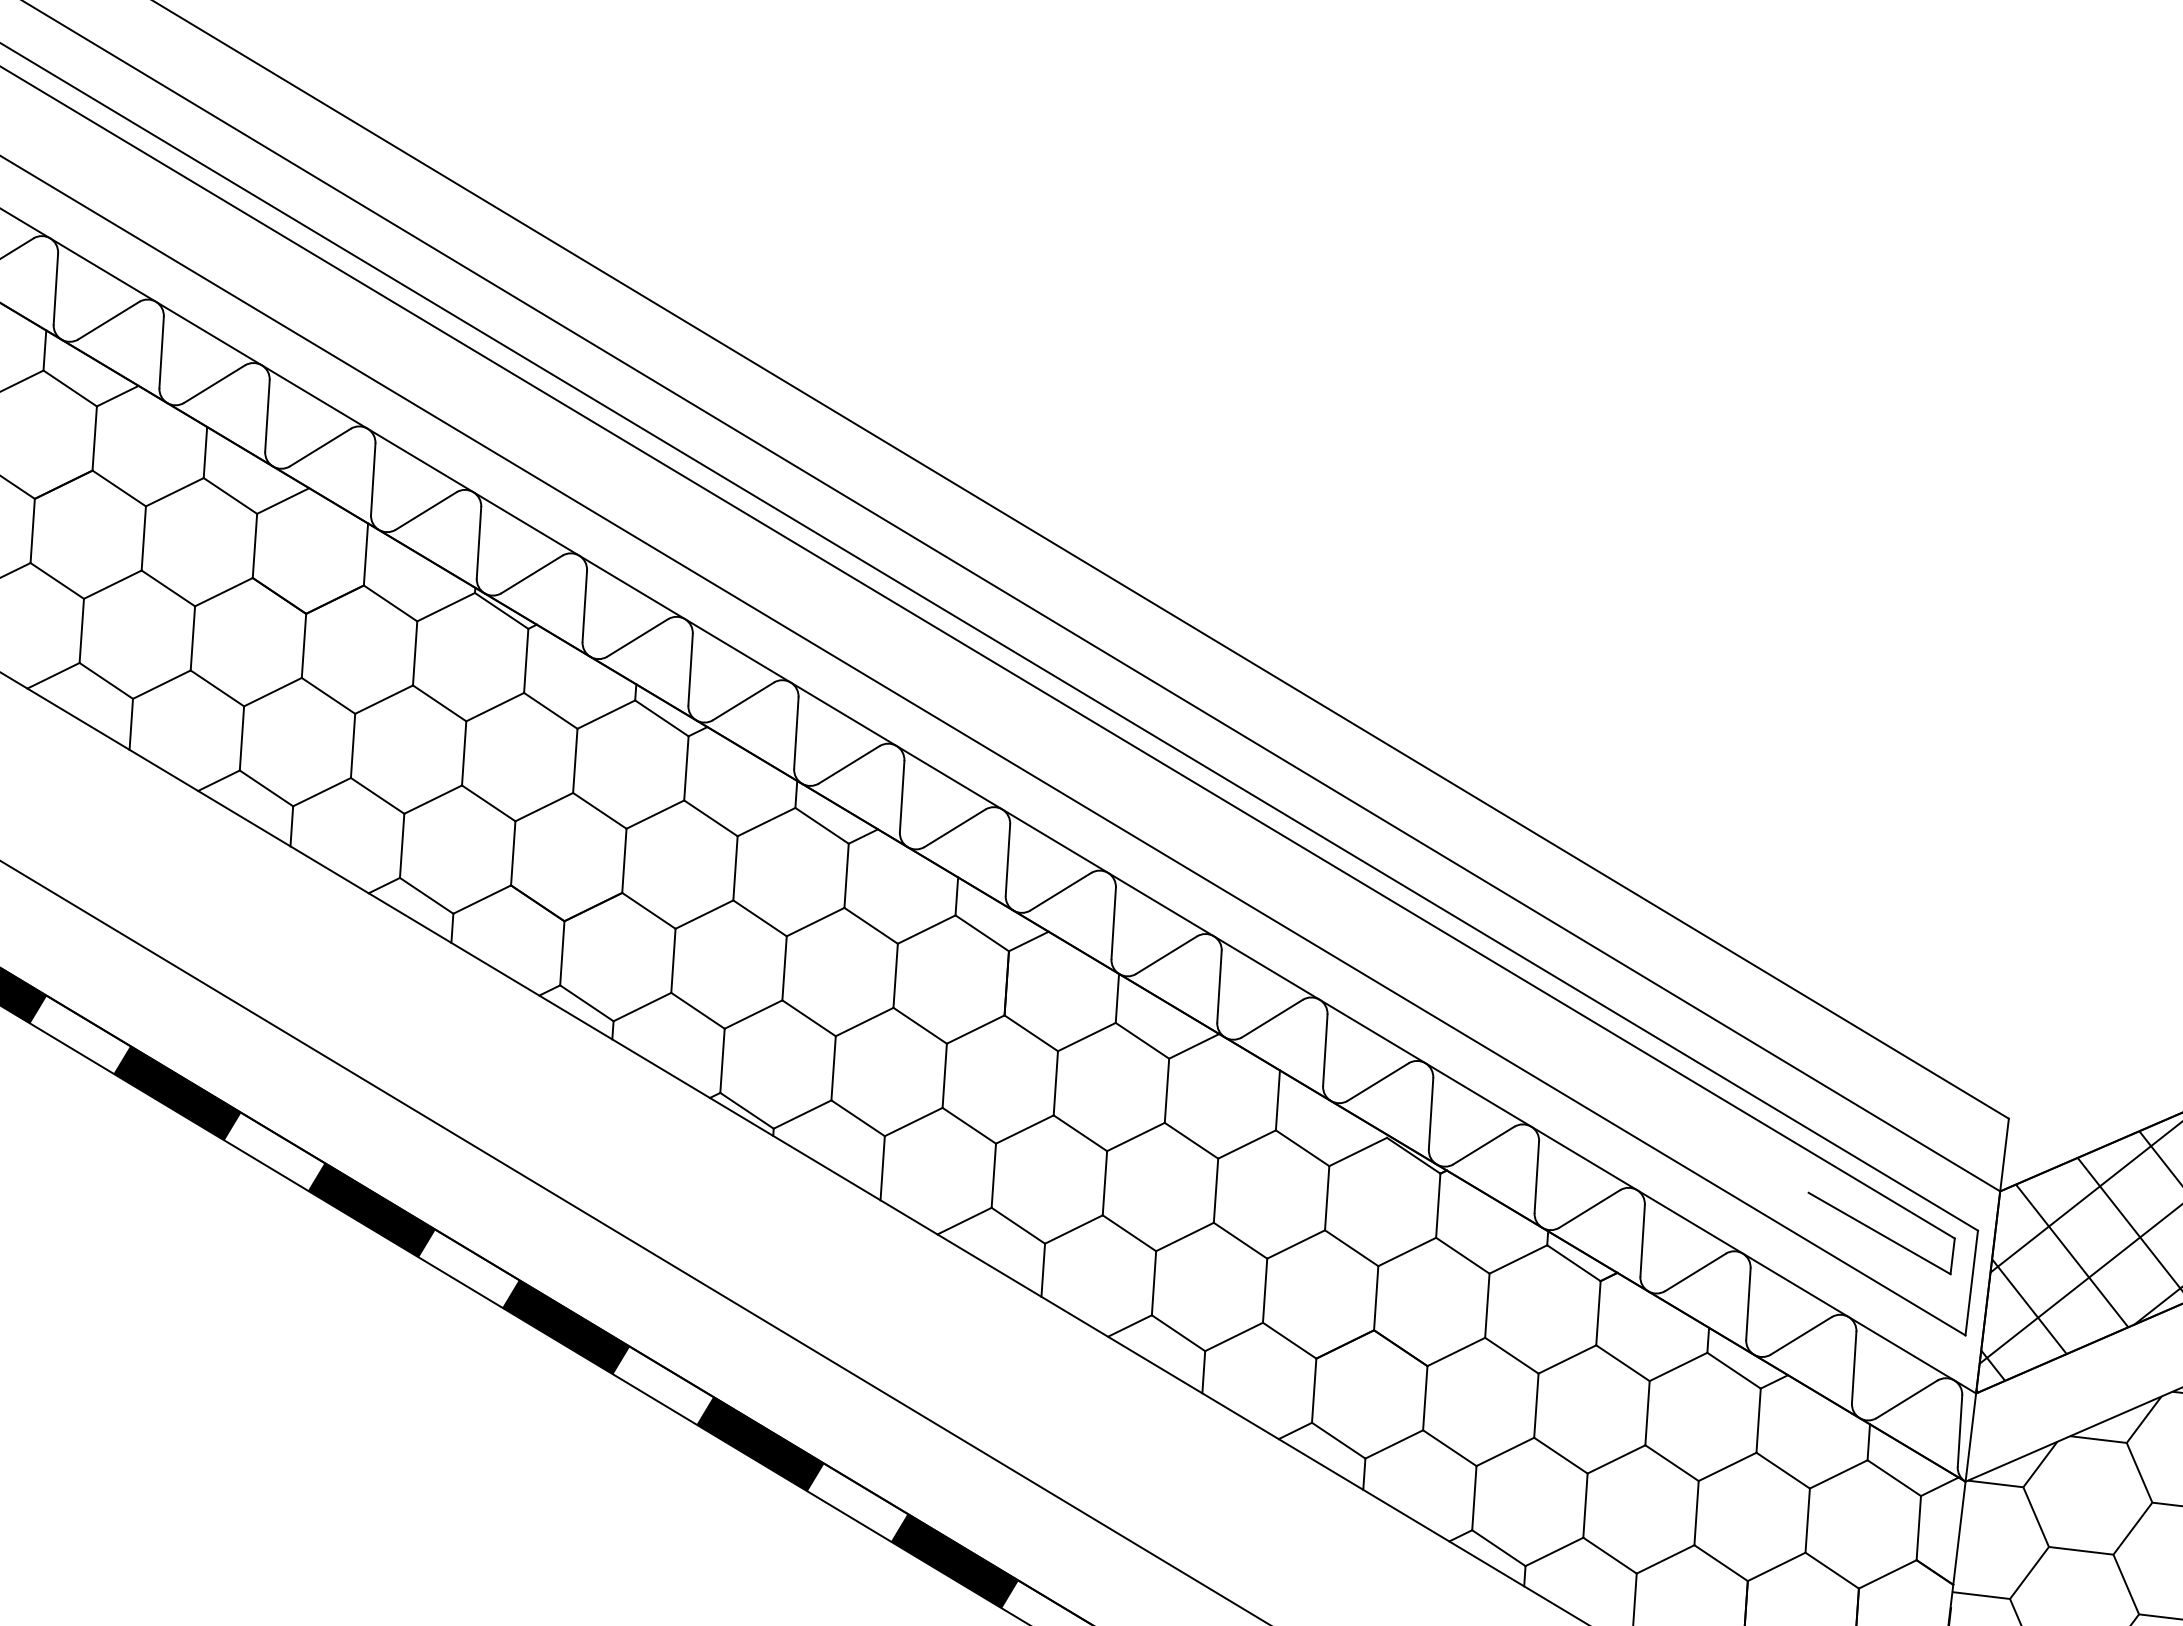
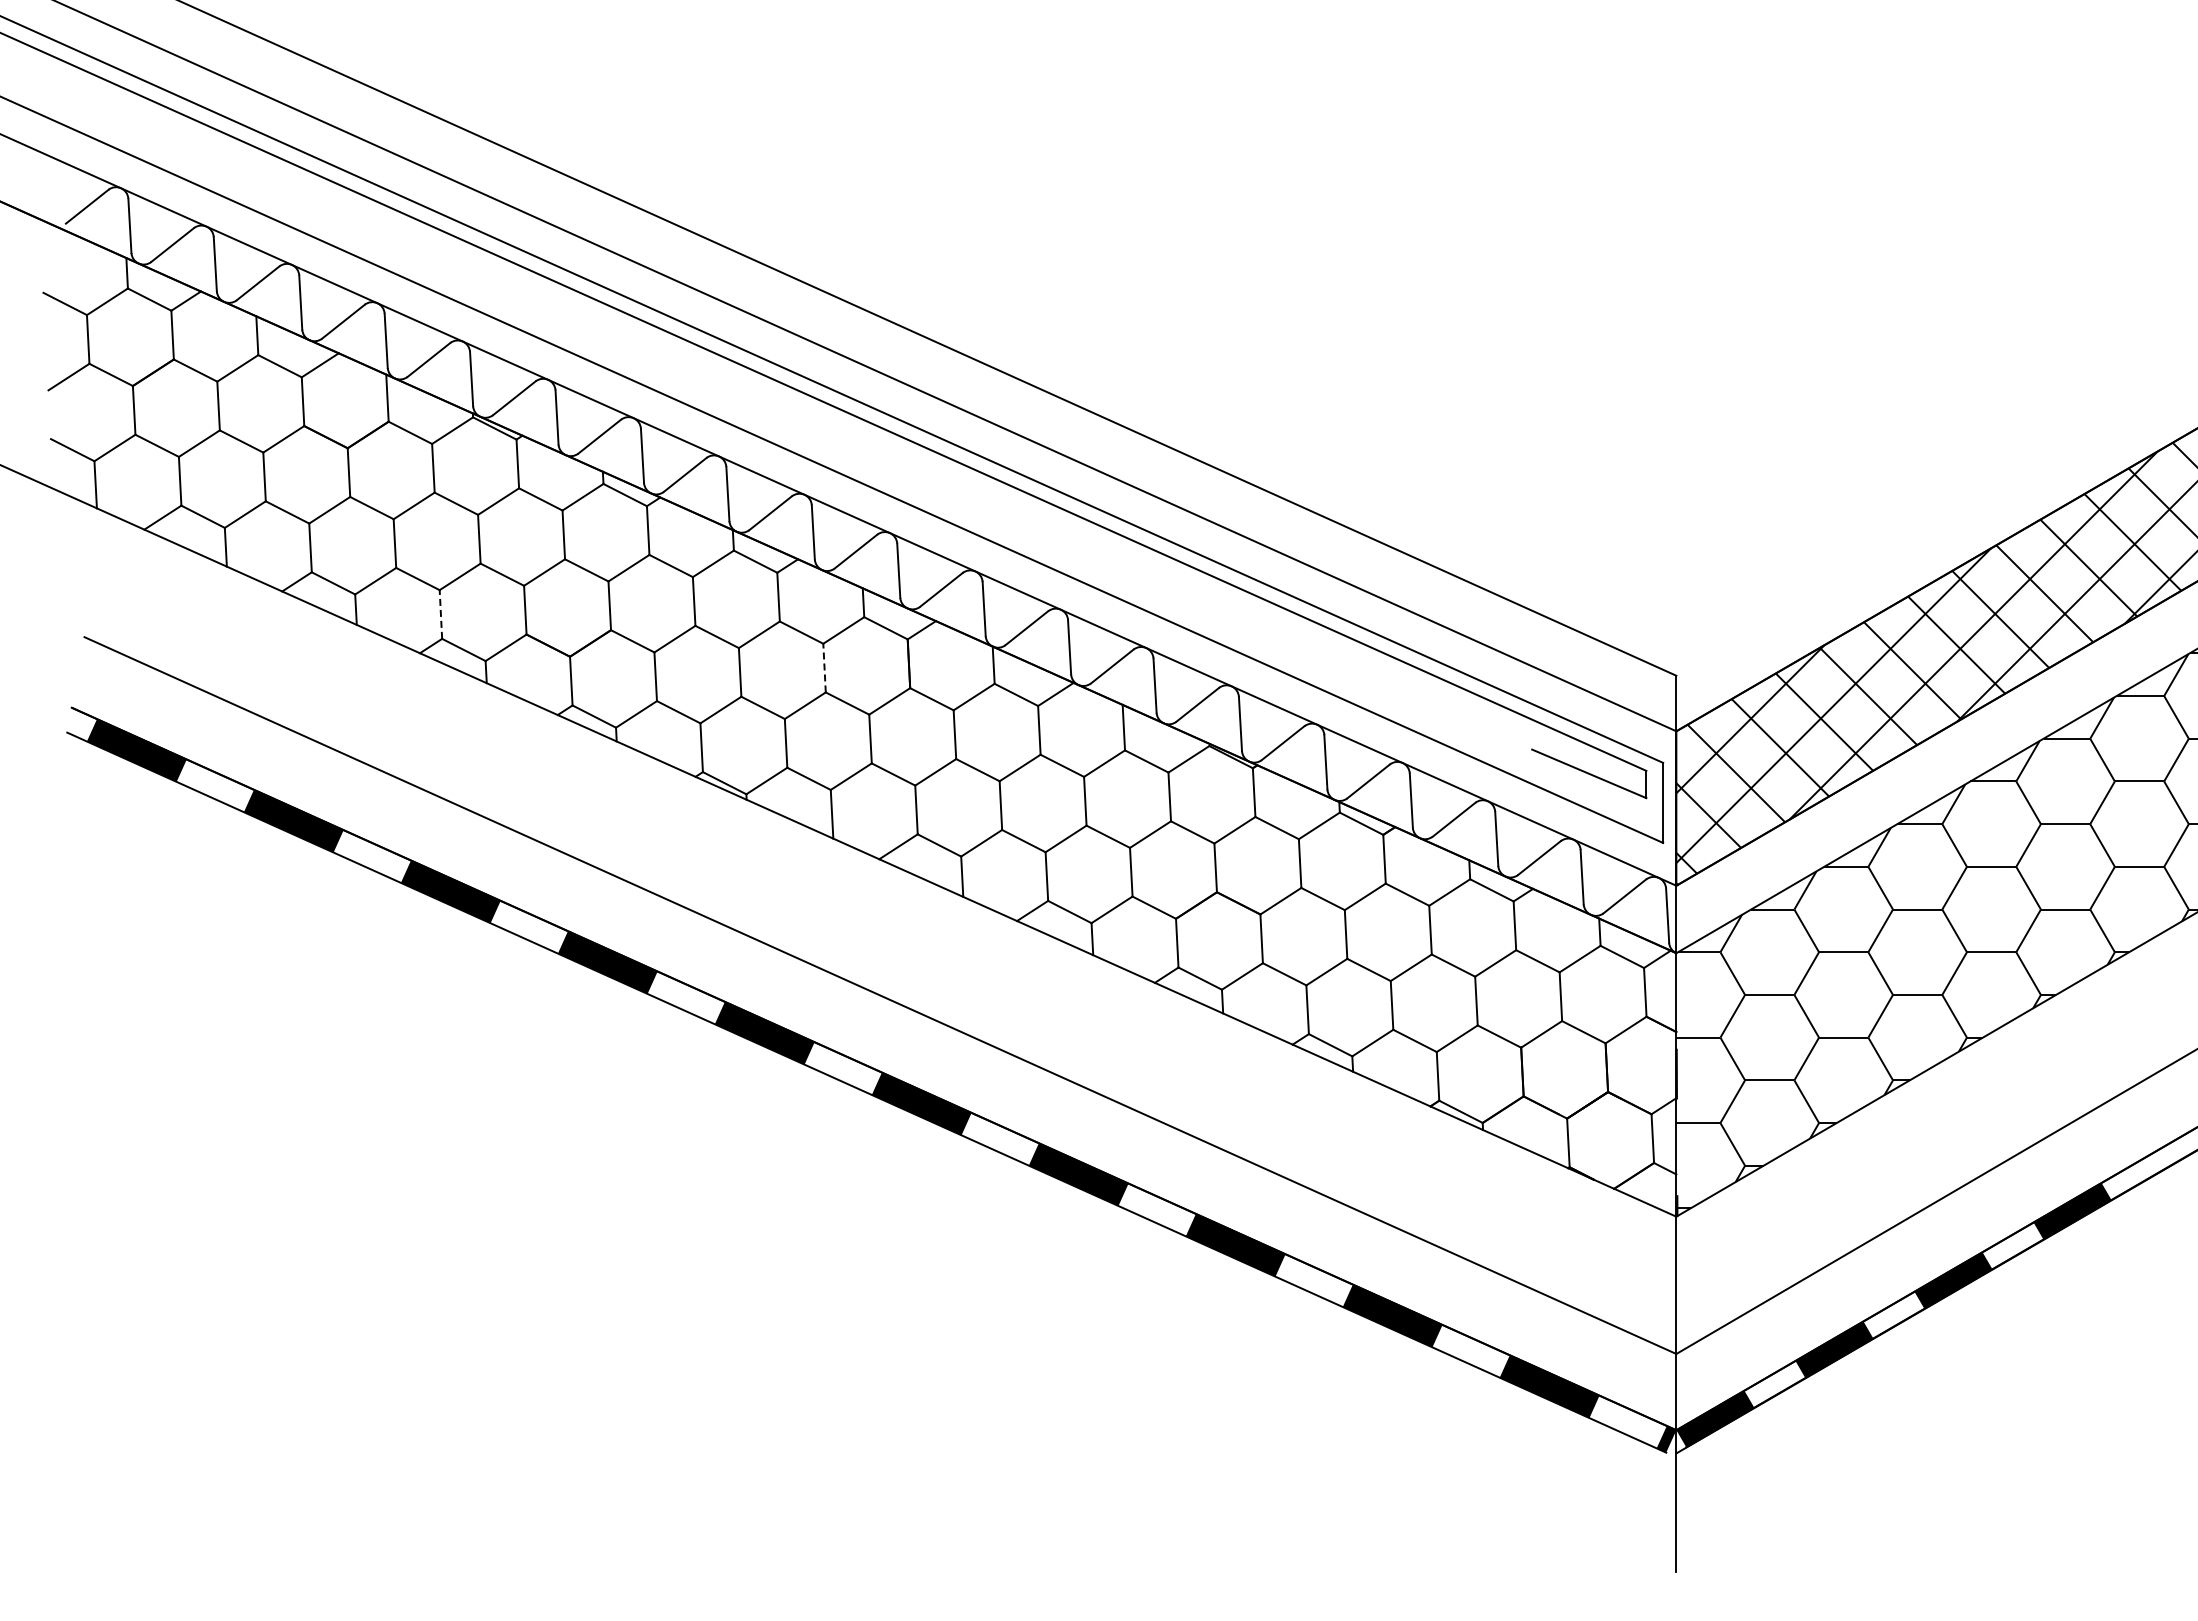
line: (401, 845) -> (440, 614), solid -> dashed
line: (895, 975) -> (824, 667), solid -> dashed

